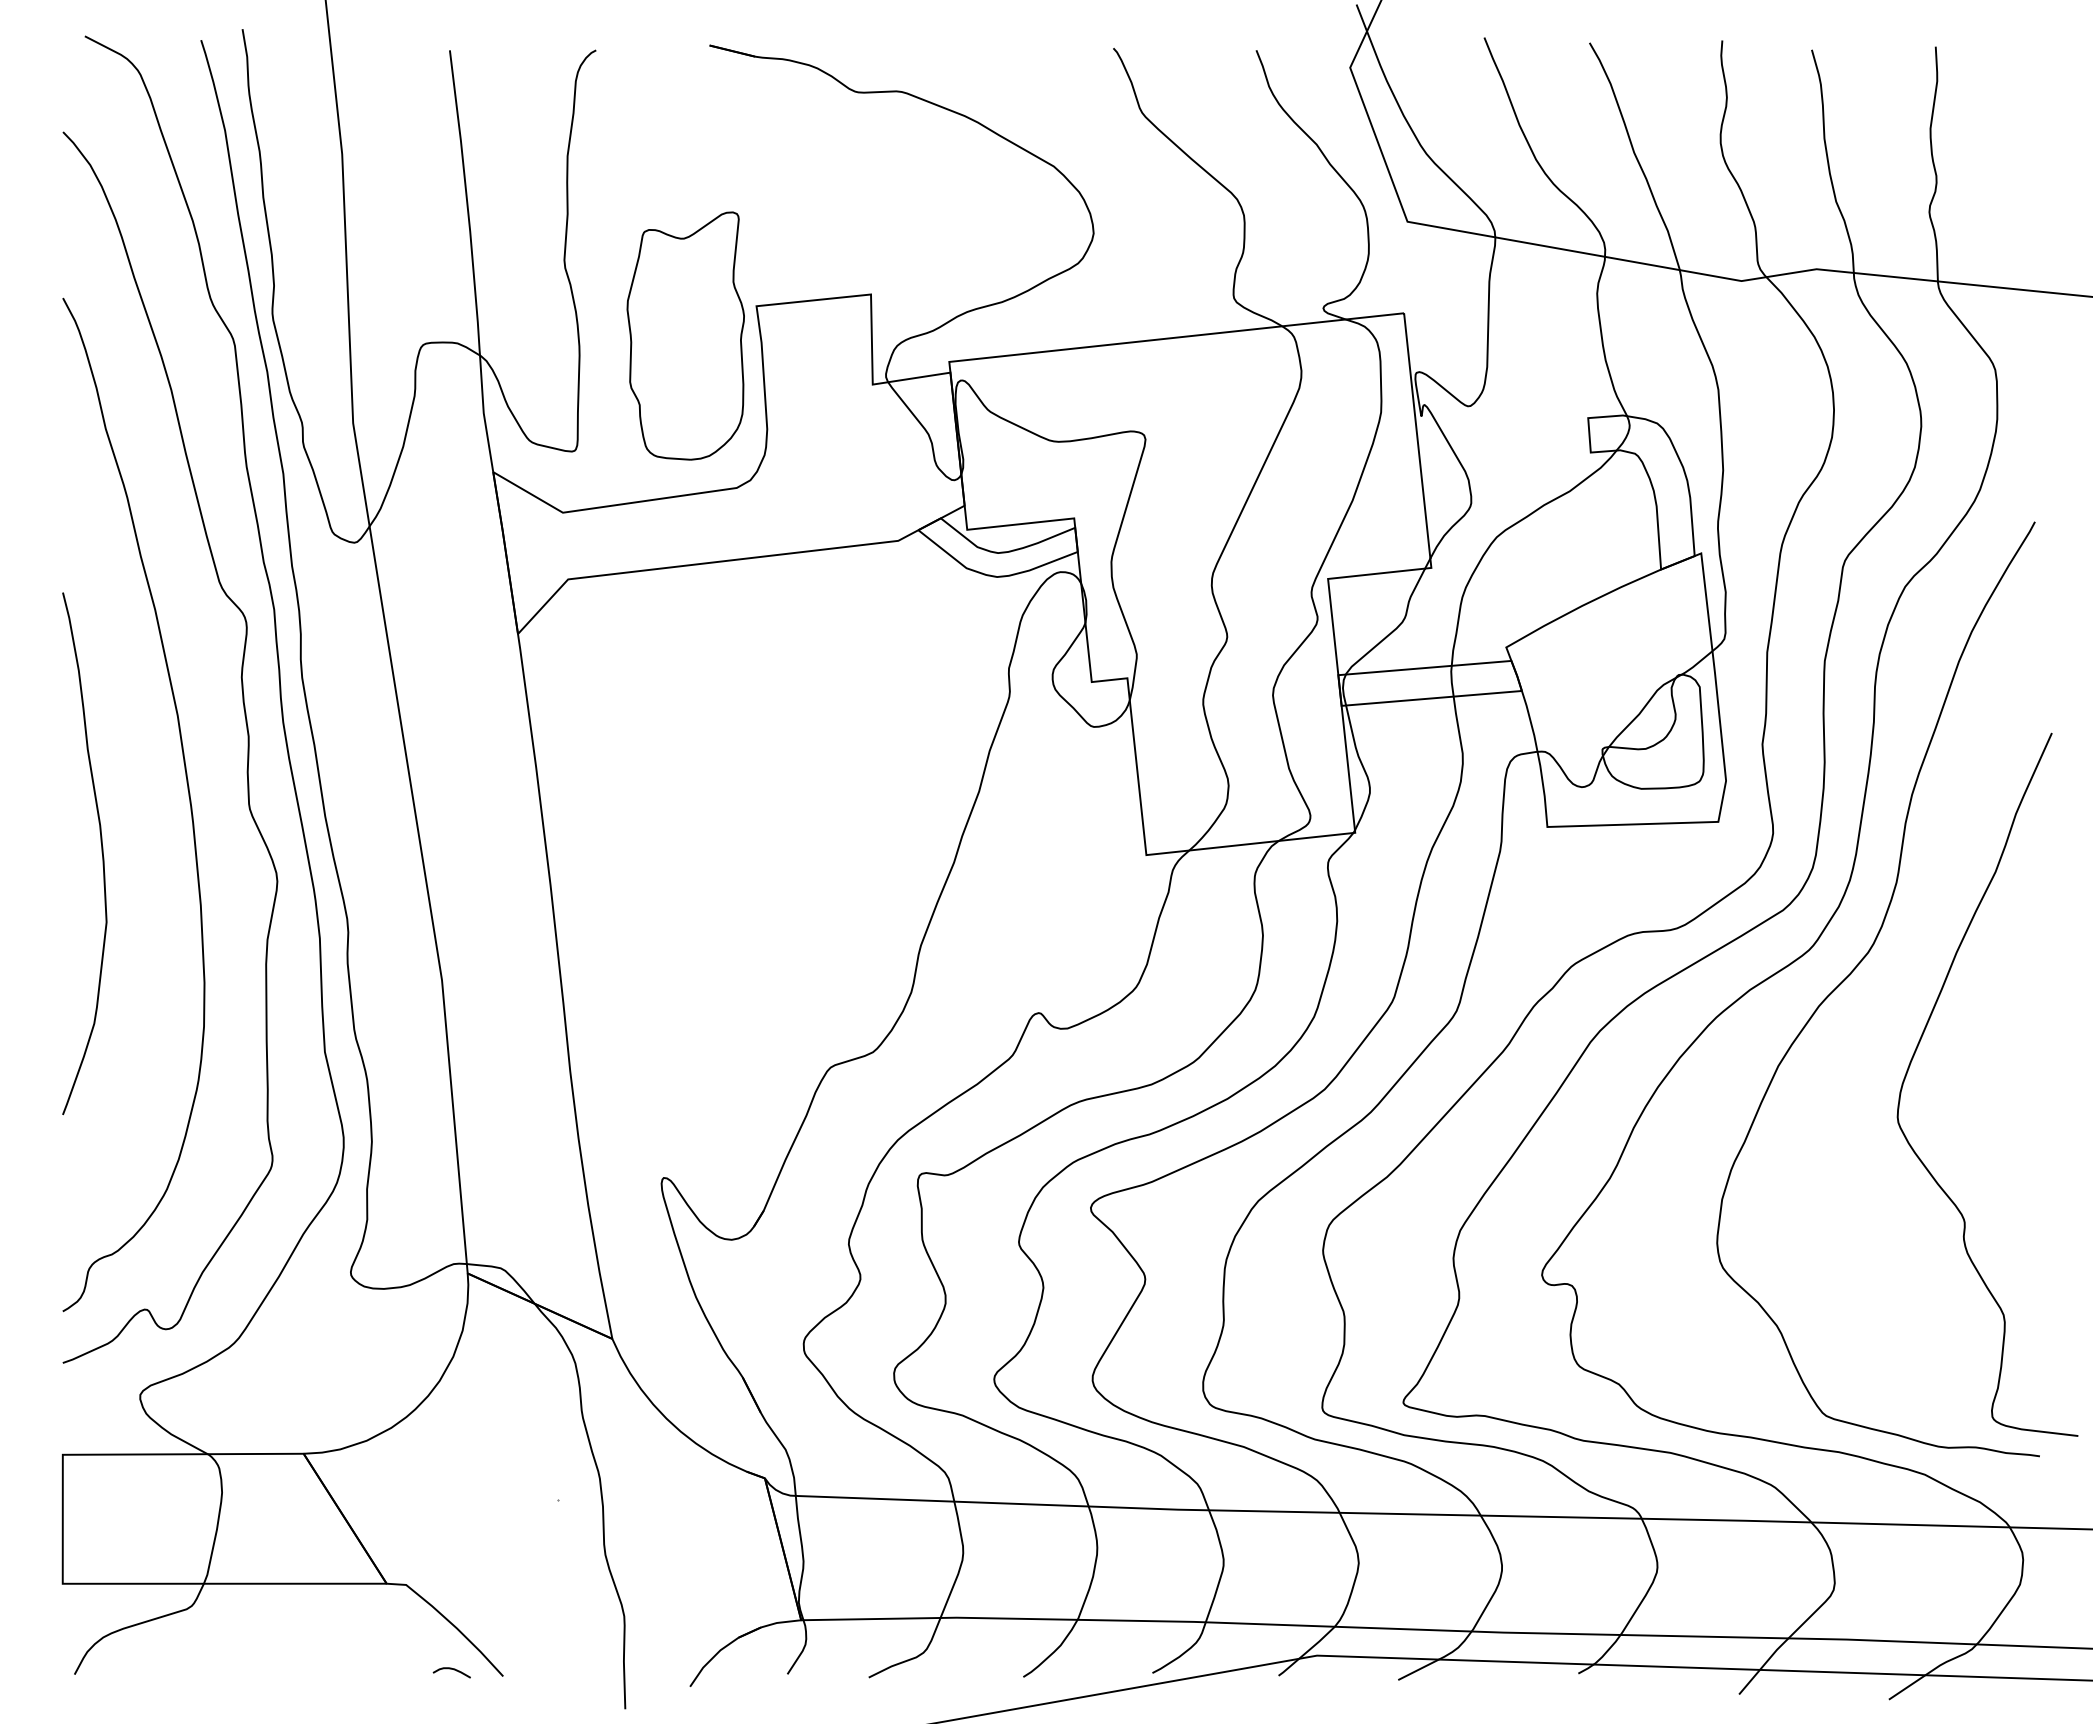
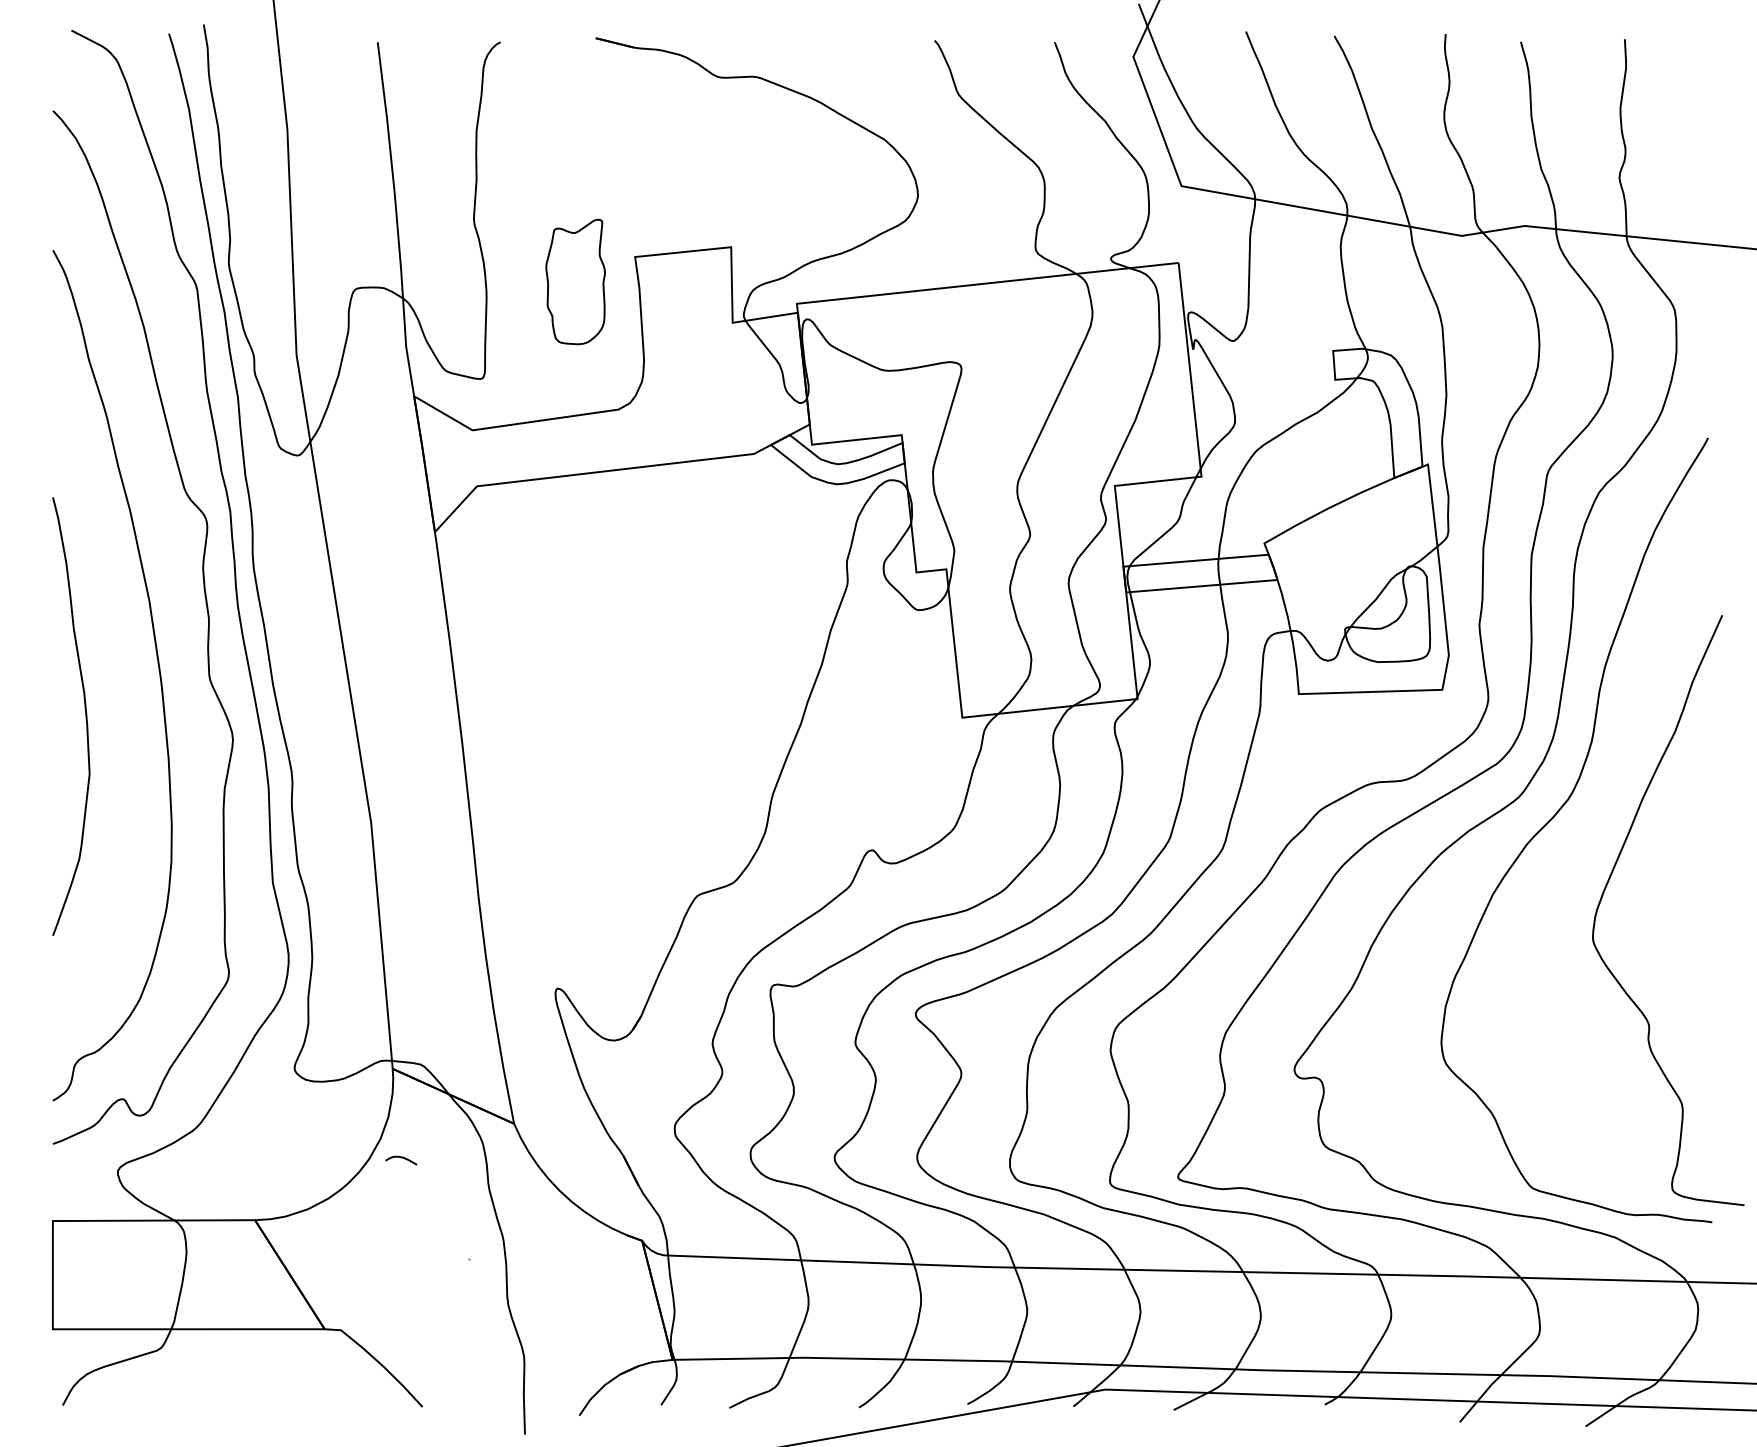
part: (685, 335) -> (575, 281), size x0.6
curve: (453, 1670) -> (402, 1158), moved

